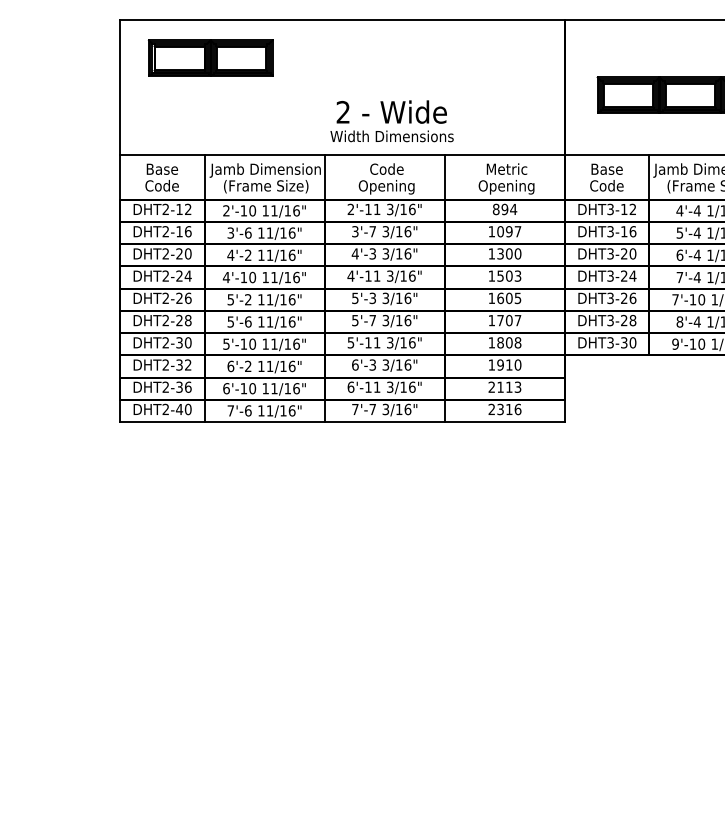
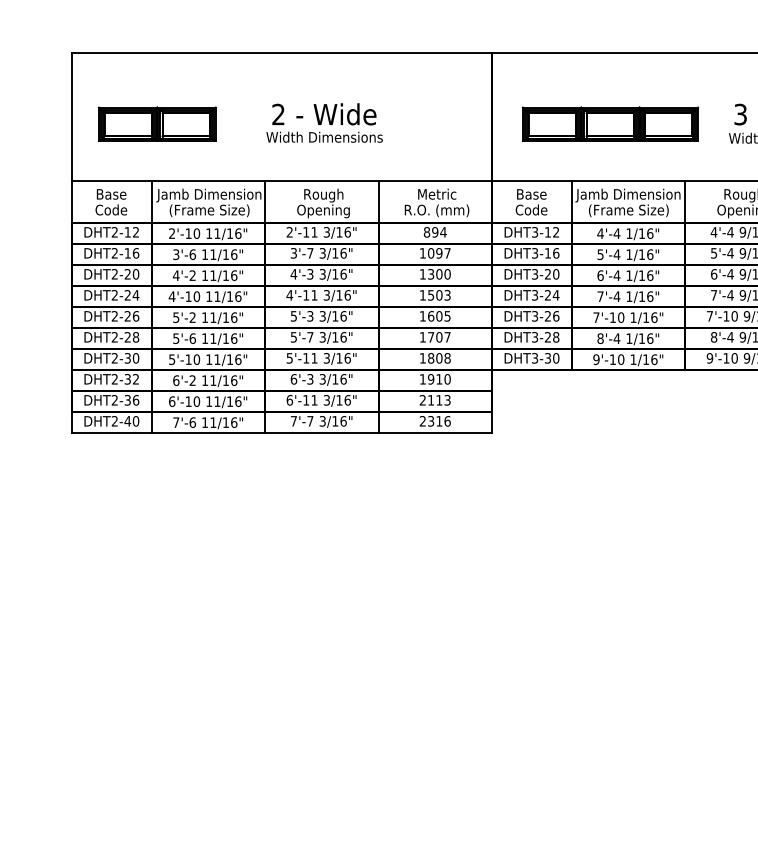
part: (209, 57) -> (156, 123), moved
text: (391, 120) -> (324, 122), moved
text: (386, 170) -> (323, 195), Code -> Rough
text: (506, 187) -> (436, 211), Opening -> R.O. (mm)

